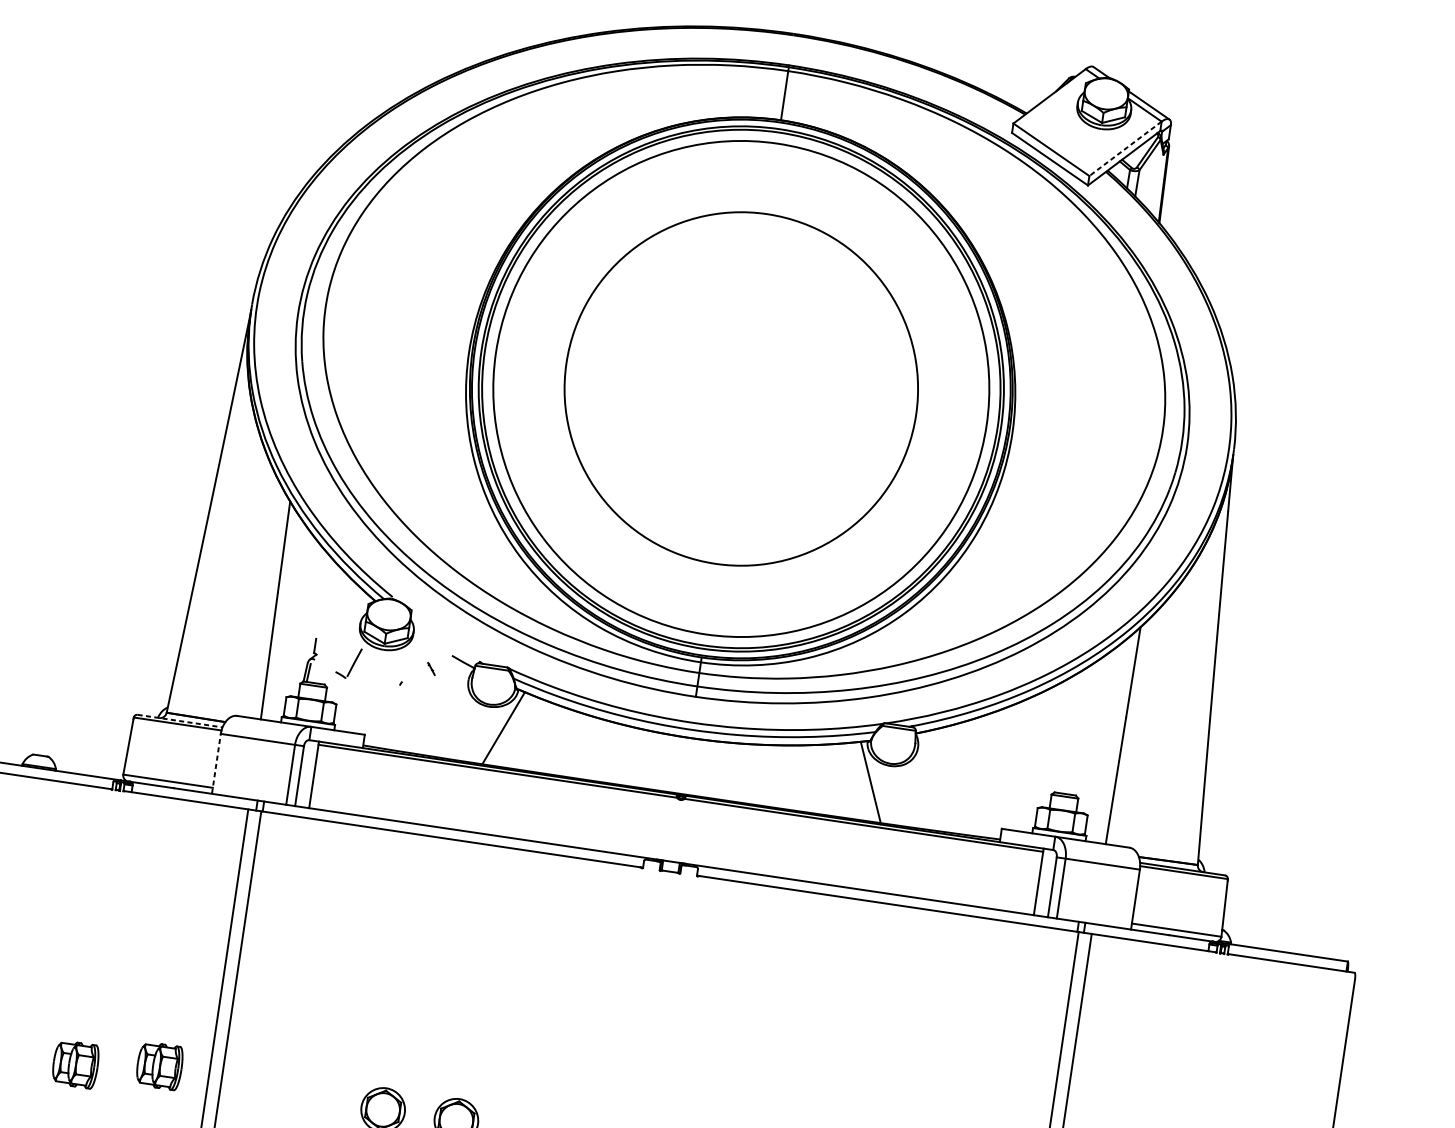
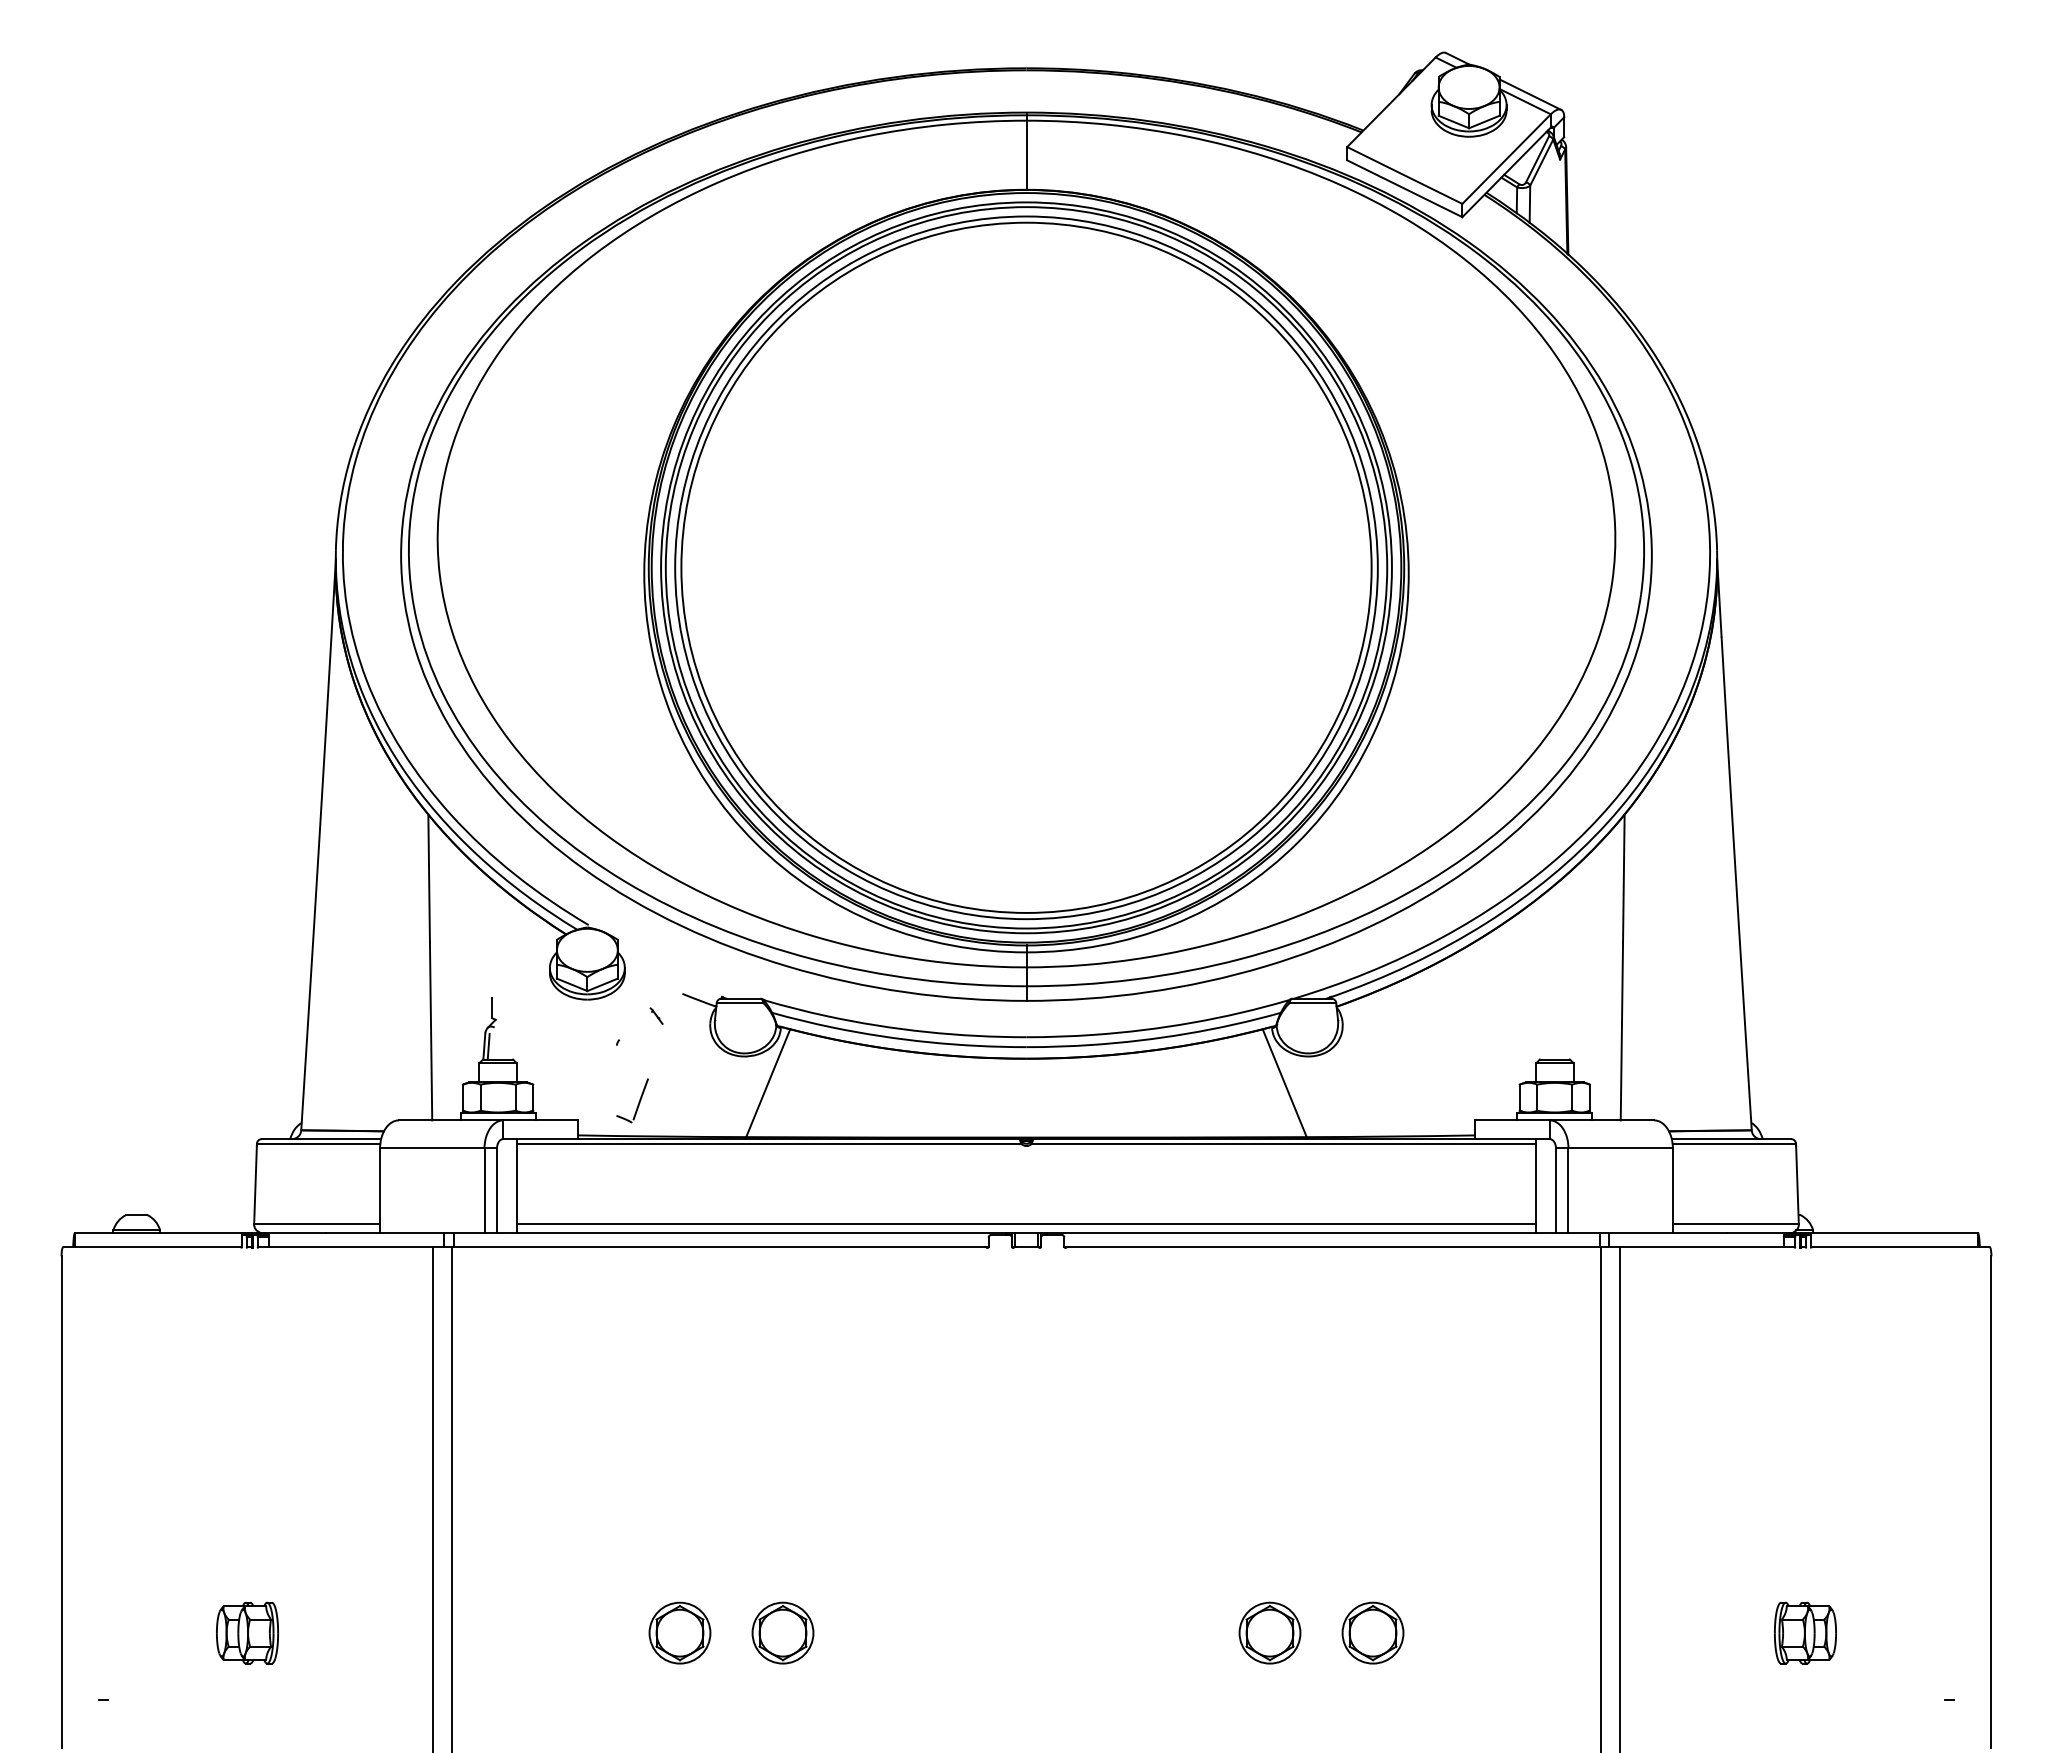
line: (1125, 149) -> (1506, 159), dashed -> solid
circle: (741, 388) -> (1026, 567), size x1.43
part: (352, 664) -> (638, 1102), moved
line: (180, 721) -> (321, 1139), dashed -> solid
line: (216, 763) -> (380, 1190), dashed -> solid
line: (672, 855) -> (1026, 1224), added
part: (159, 1065) -> (363, 1617), removed

